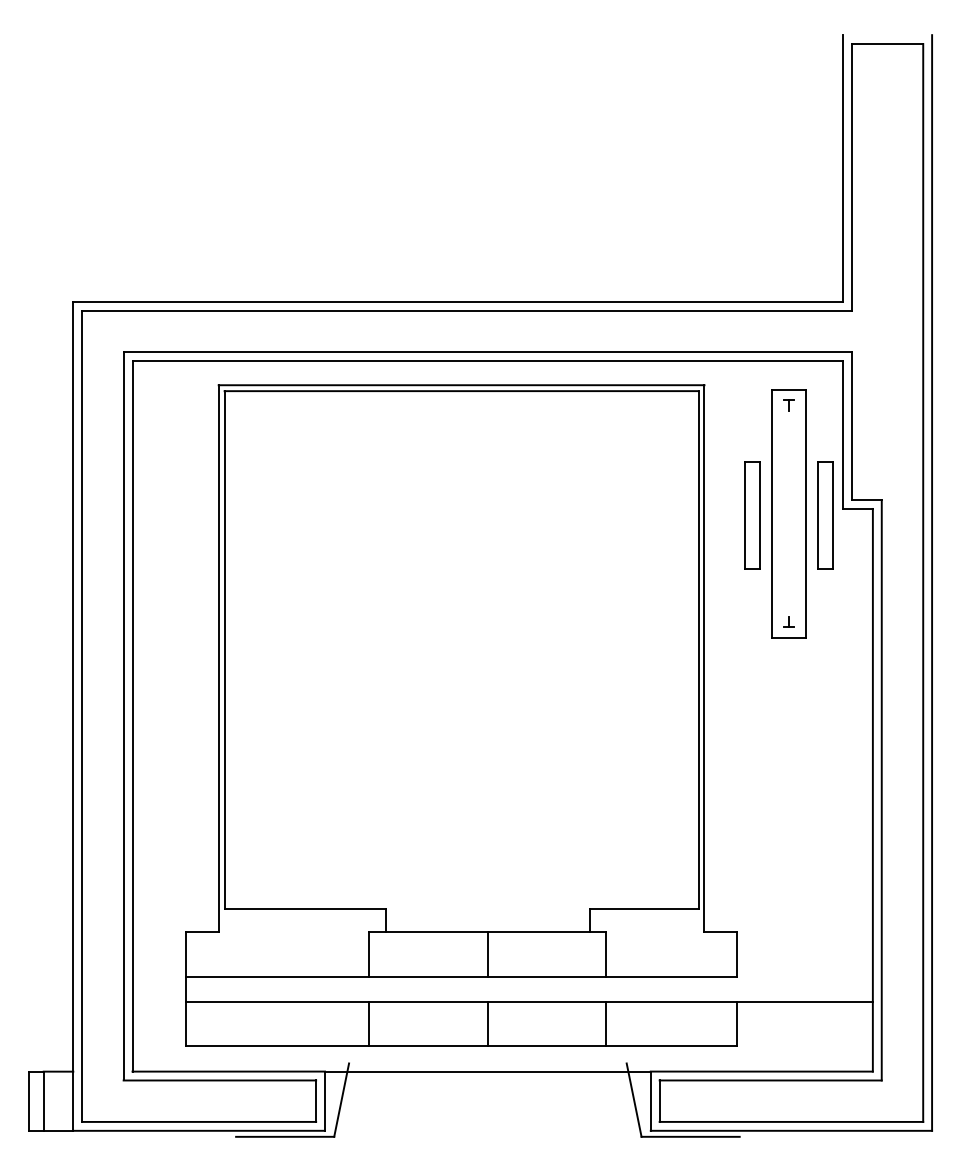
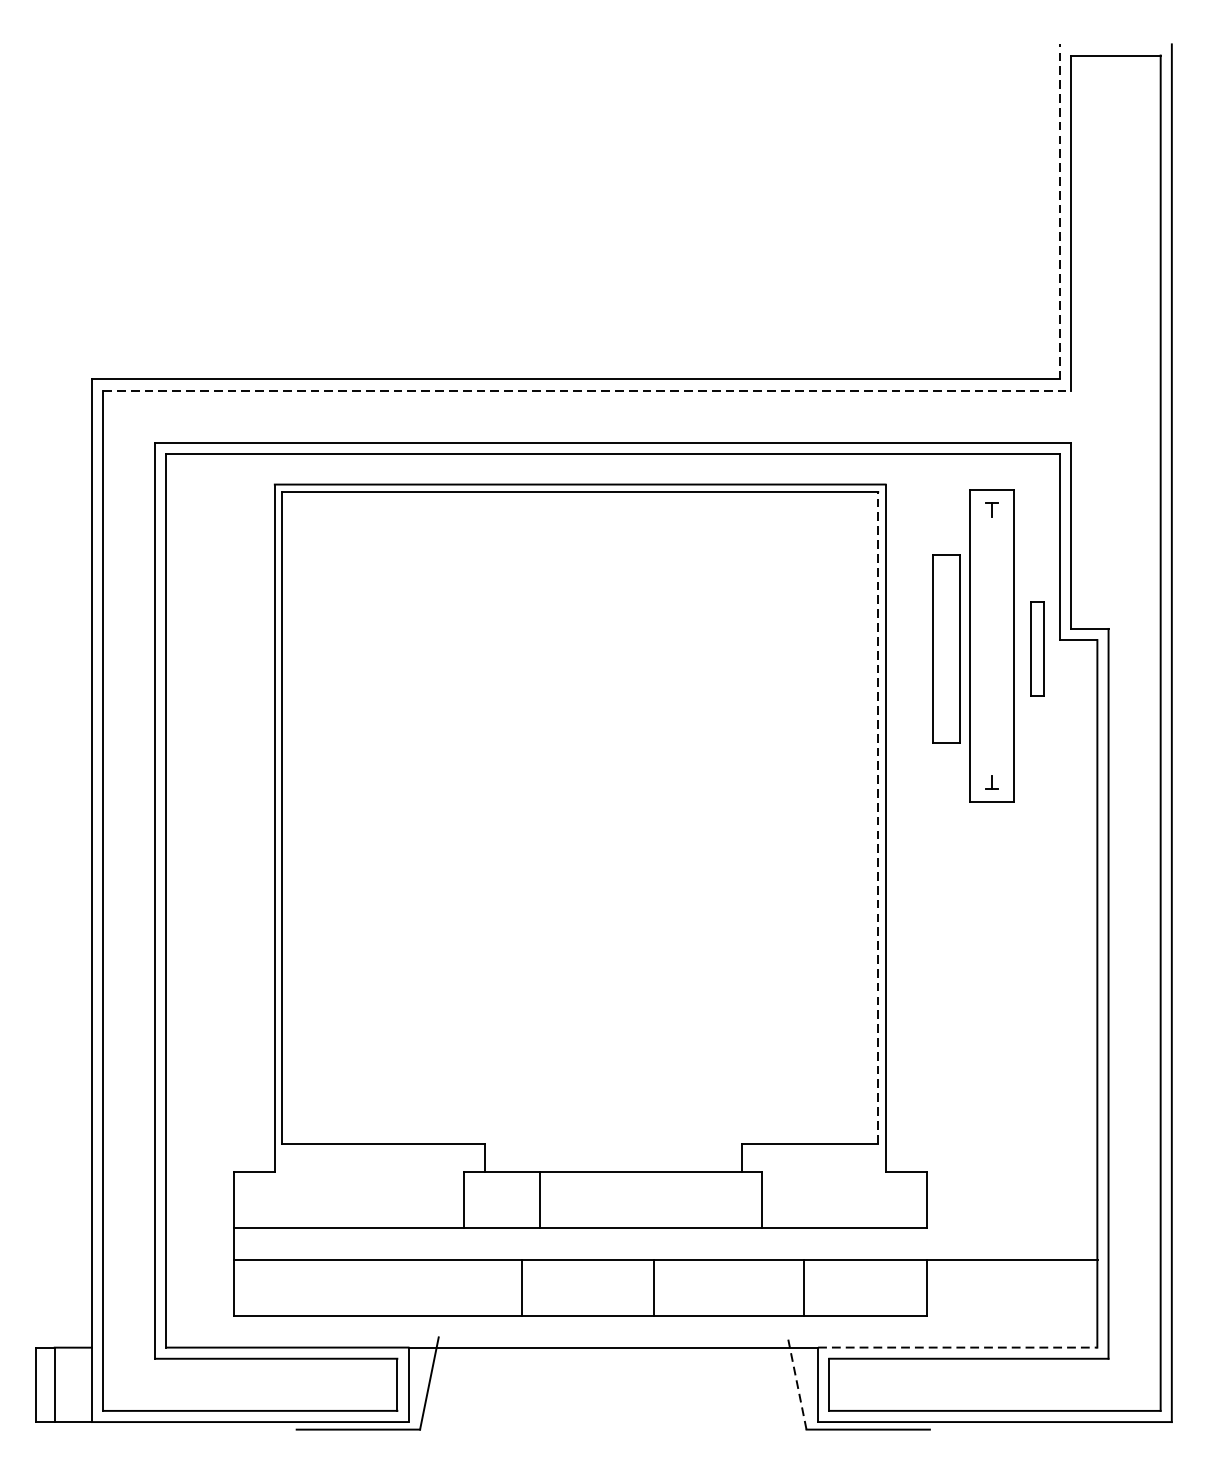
line: (843, 167) -> (1060, 210), solid -> dashed
line: (467, 310) -> (587, 390), solid -> dashed
part: (752, 515) -> (946, 648), size x1.4
part: (825, 515) -> (1037, 648), size x0.7
line: (698, 649) -> (878, 816), solid -> dashed
line: (487, 954) -> (539, 1200), moved
line: (369, 1023) -> (522, 1287), moved
line: (487, 1023) -> (653, 1287), moved
line: (606, 1023) -> (803, 1287), moved
line: (762, 1071) -> (958, 1347), solid -> dashed
line: (634, 1099) -> (797, 1382), solid -> dashed

